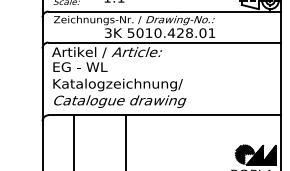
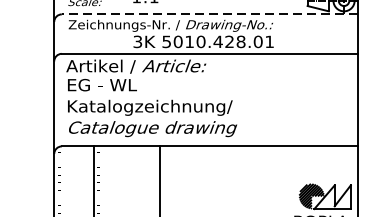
line: (164, 11) -> (209, 14), solid -> dashed
hatch: (261, 154) -> (332, 196), removed

